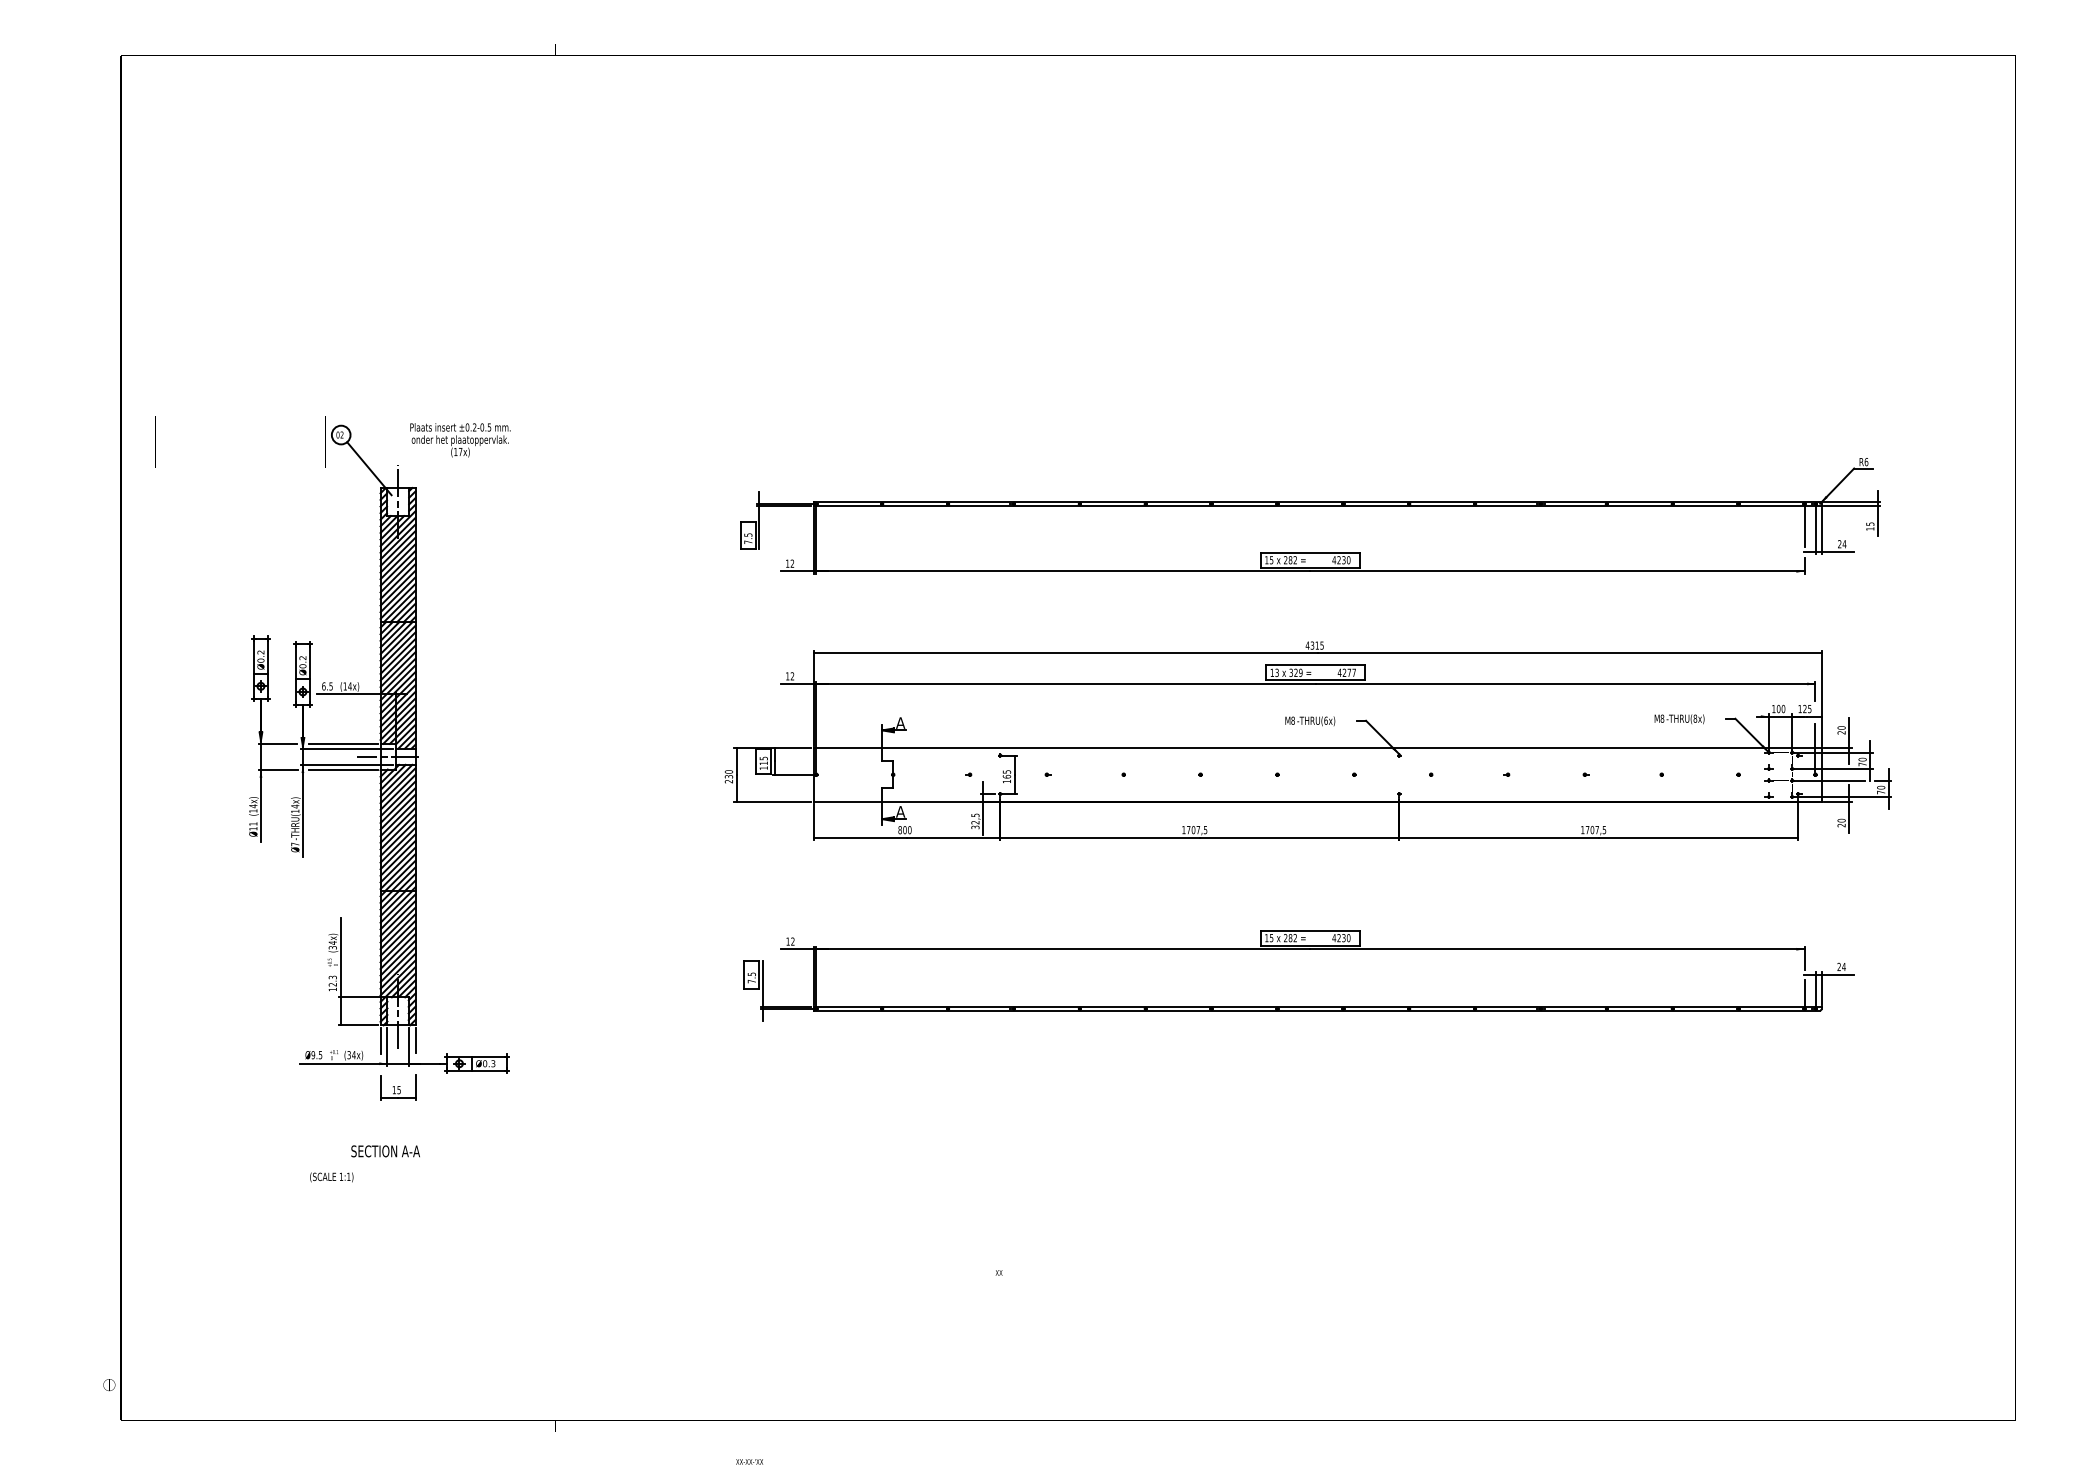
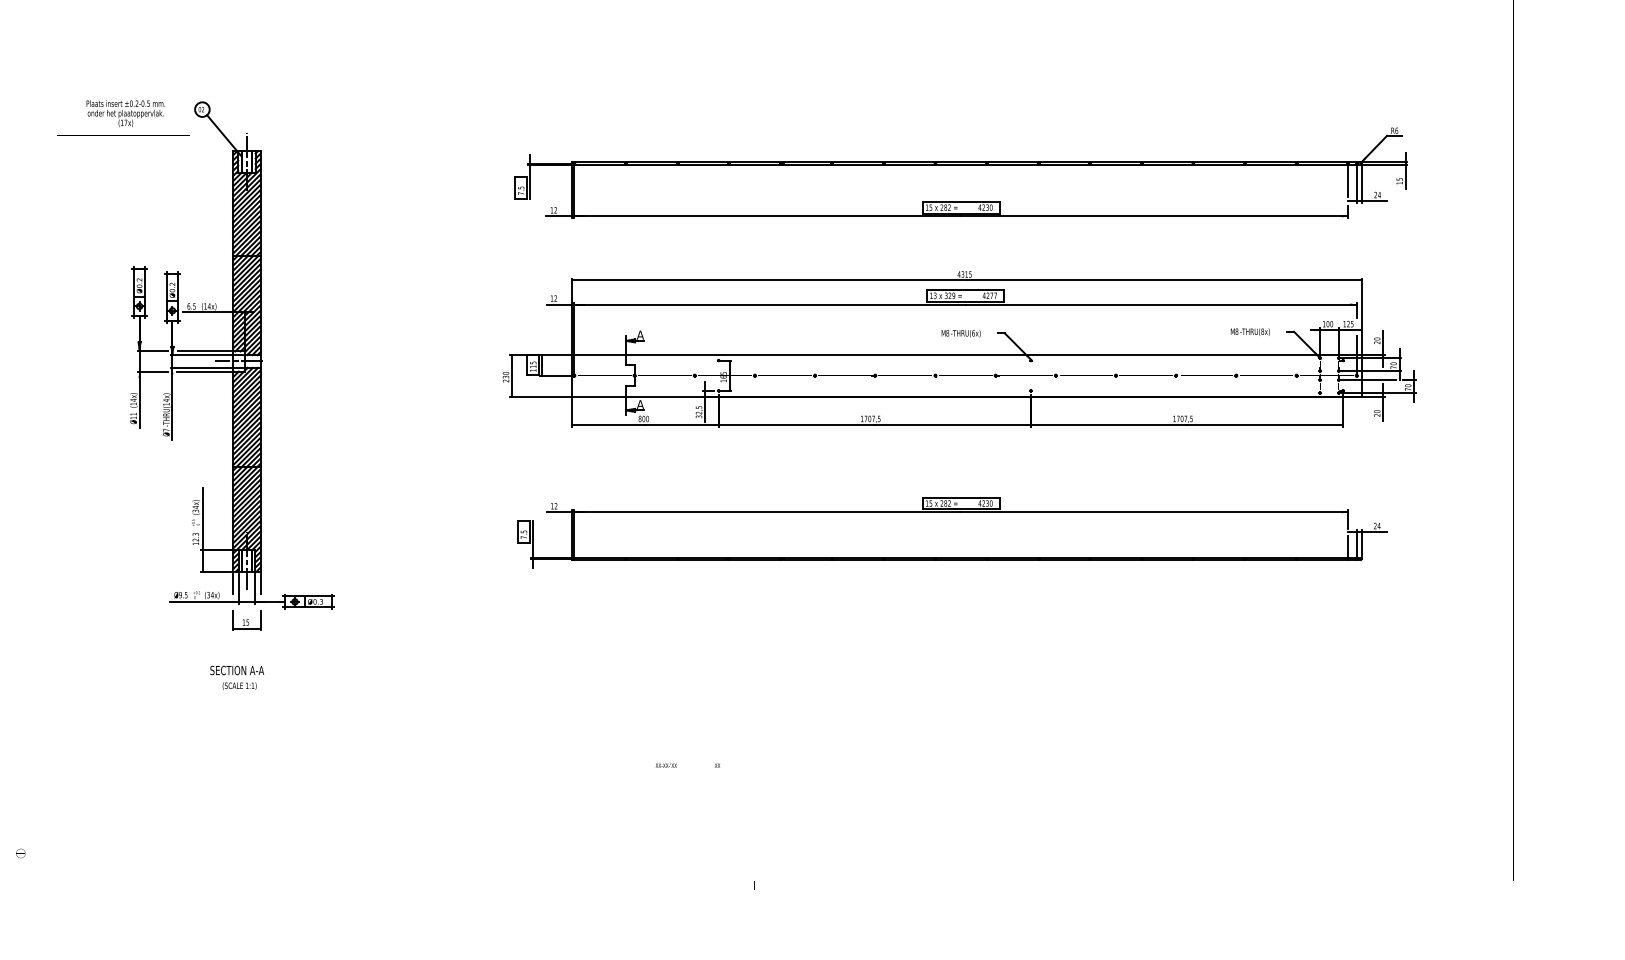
text: (460, 440) -> (125, 113), moved
text: (331, 1177) -> (239, 686), moved
text: (749, 1461) -> (666, 765), moved

